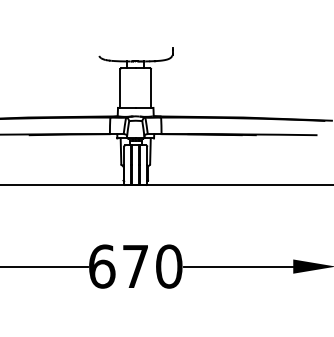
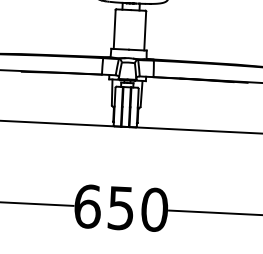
text: (135, 266) -> (121, 208), 670 -> 650

